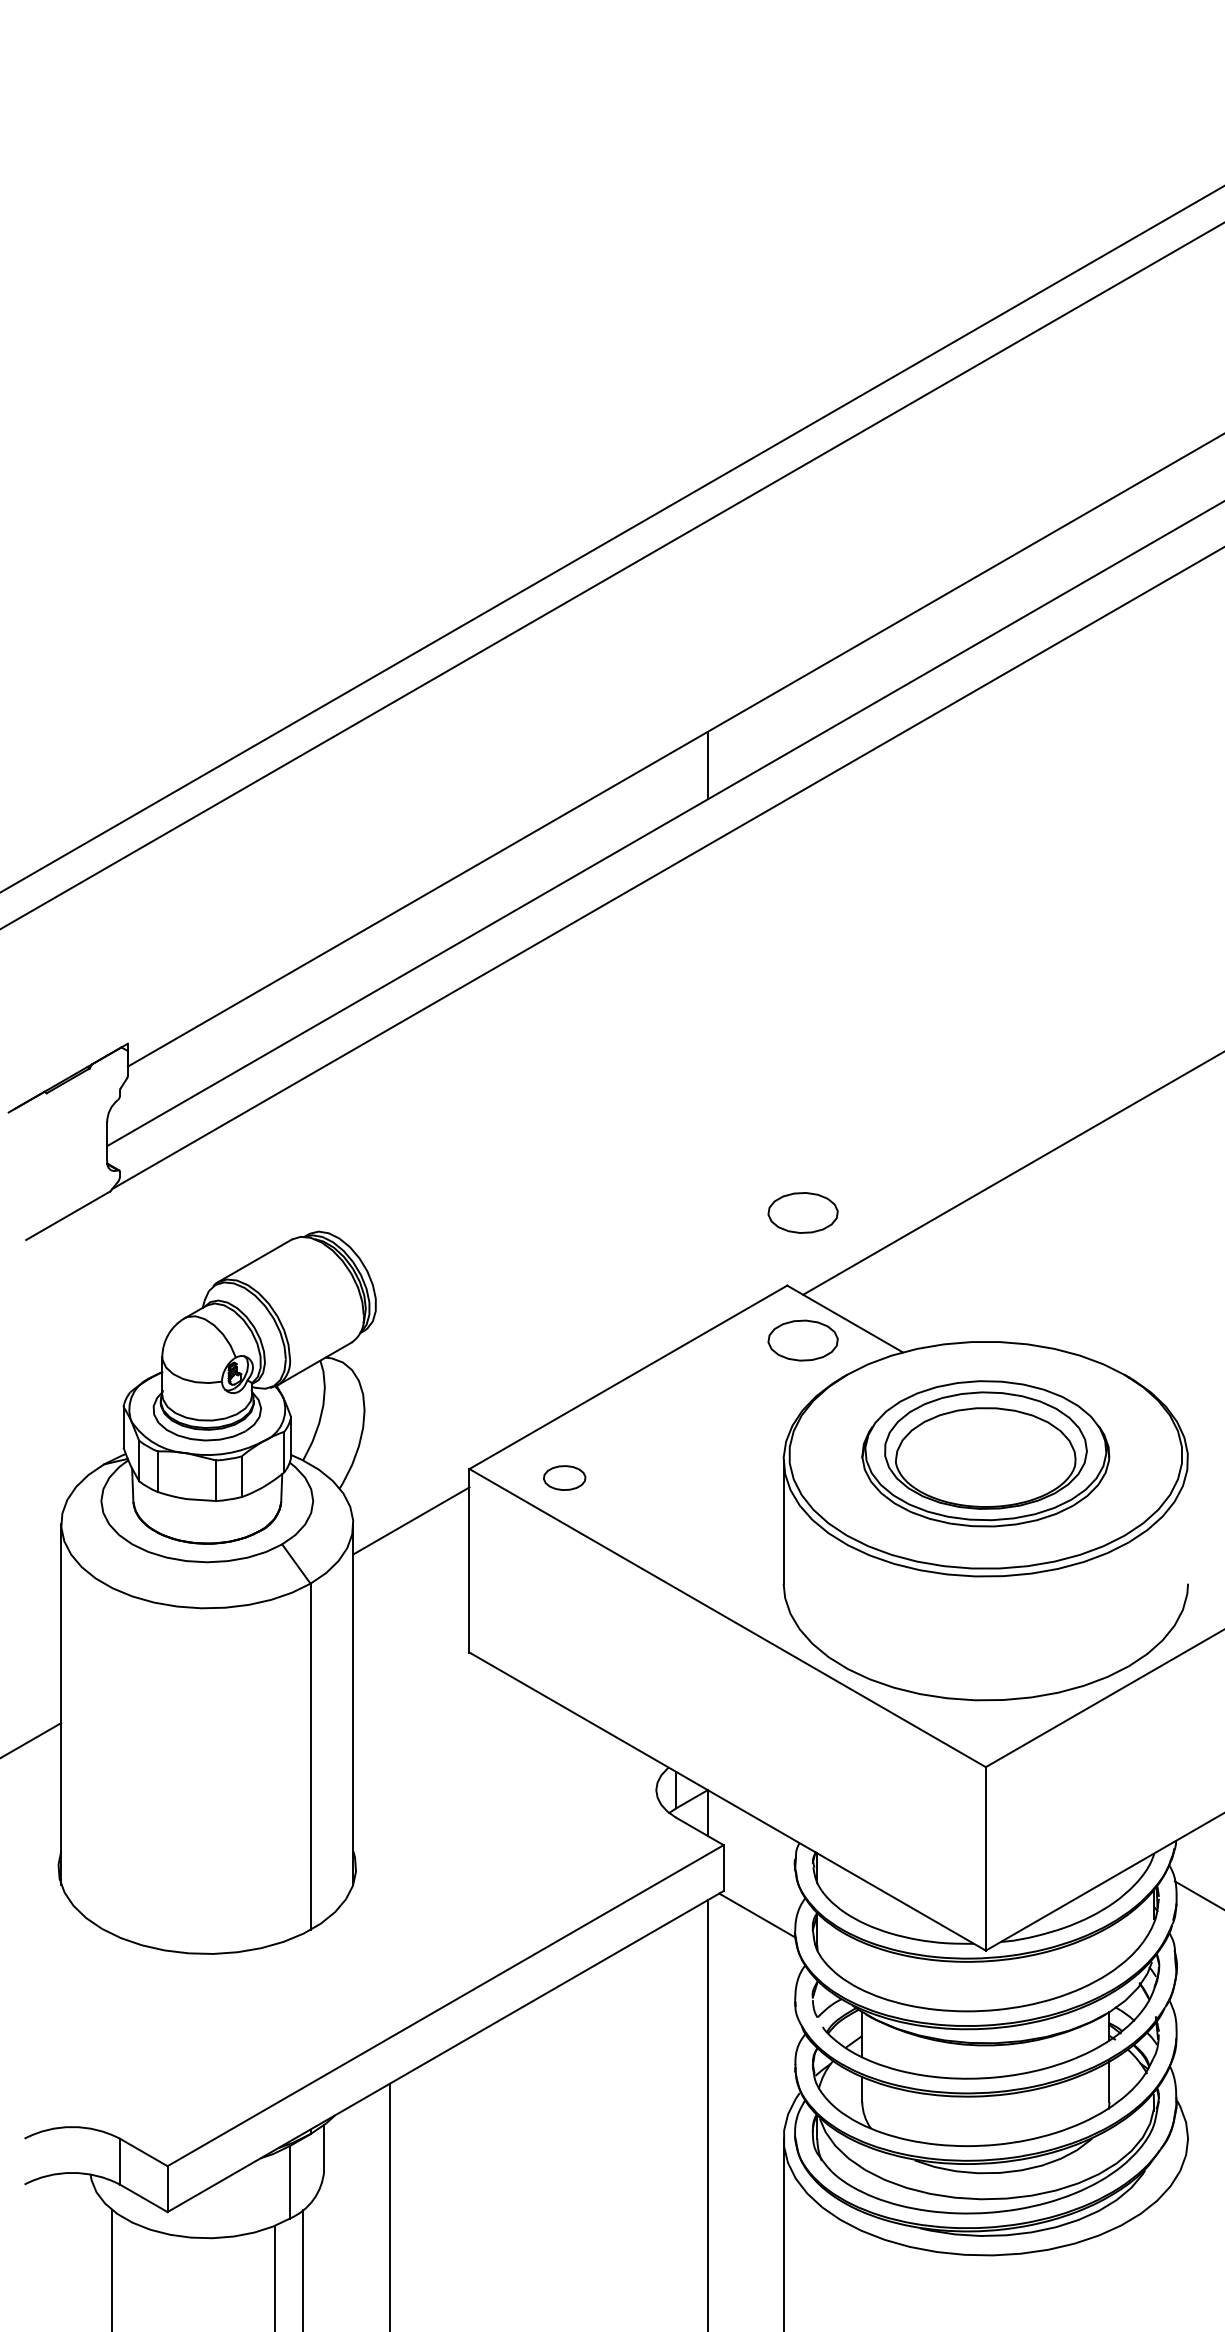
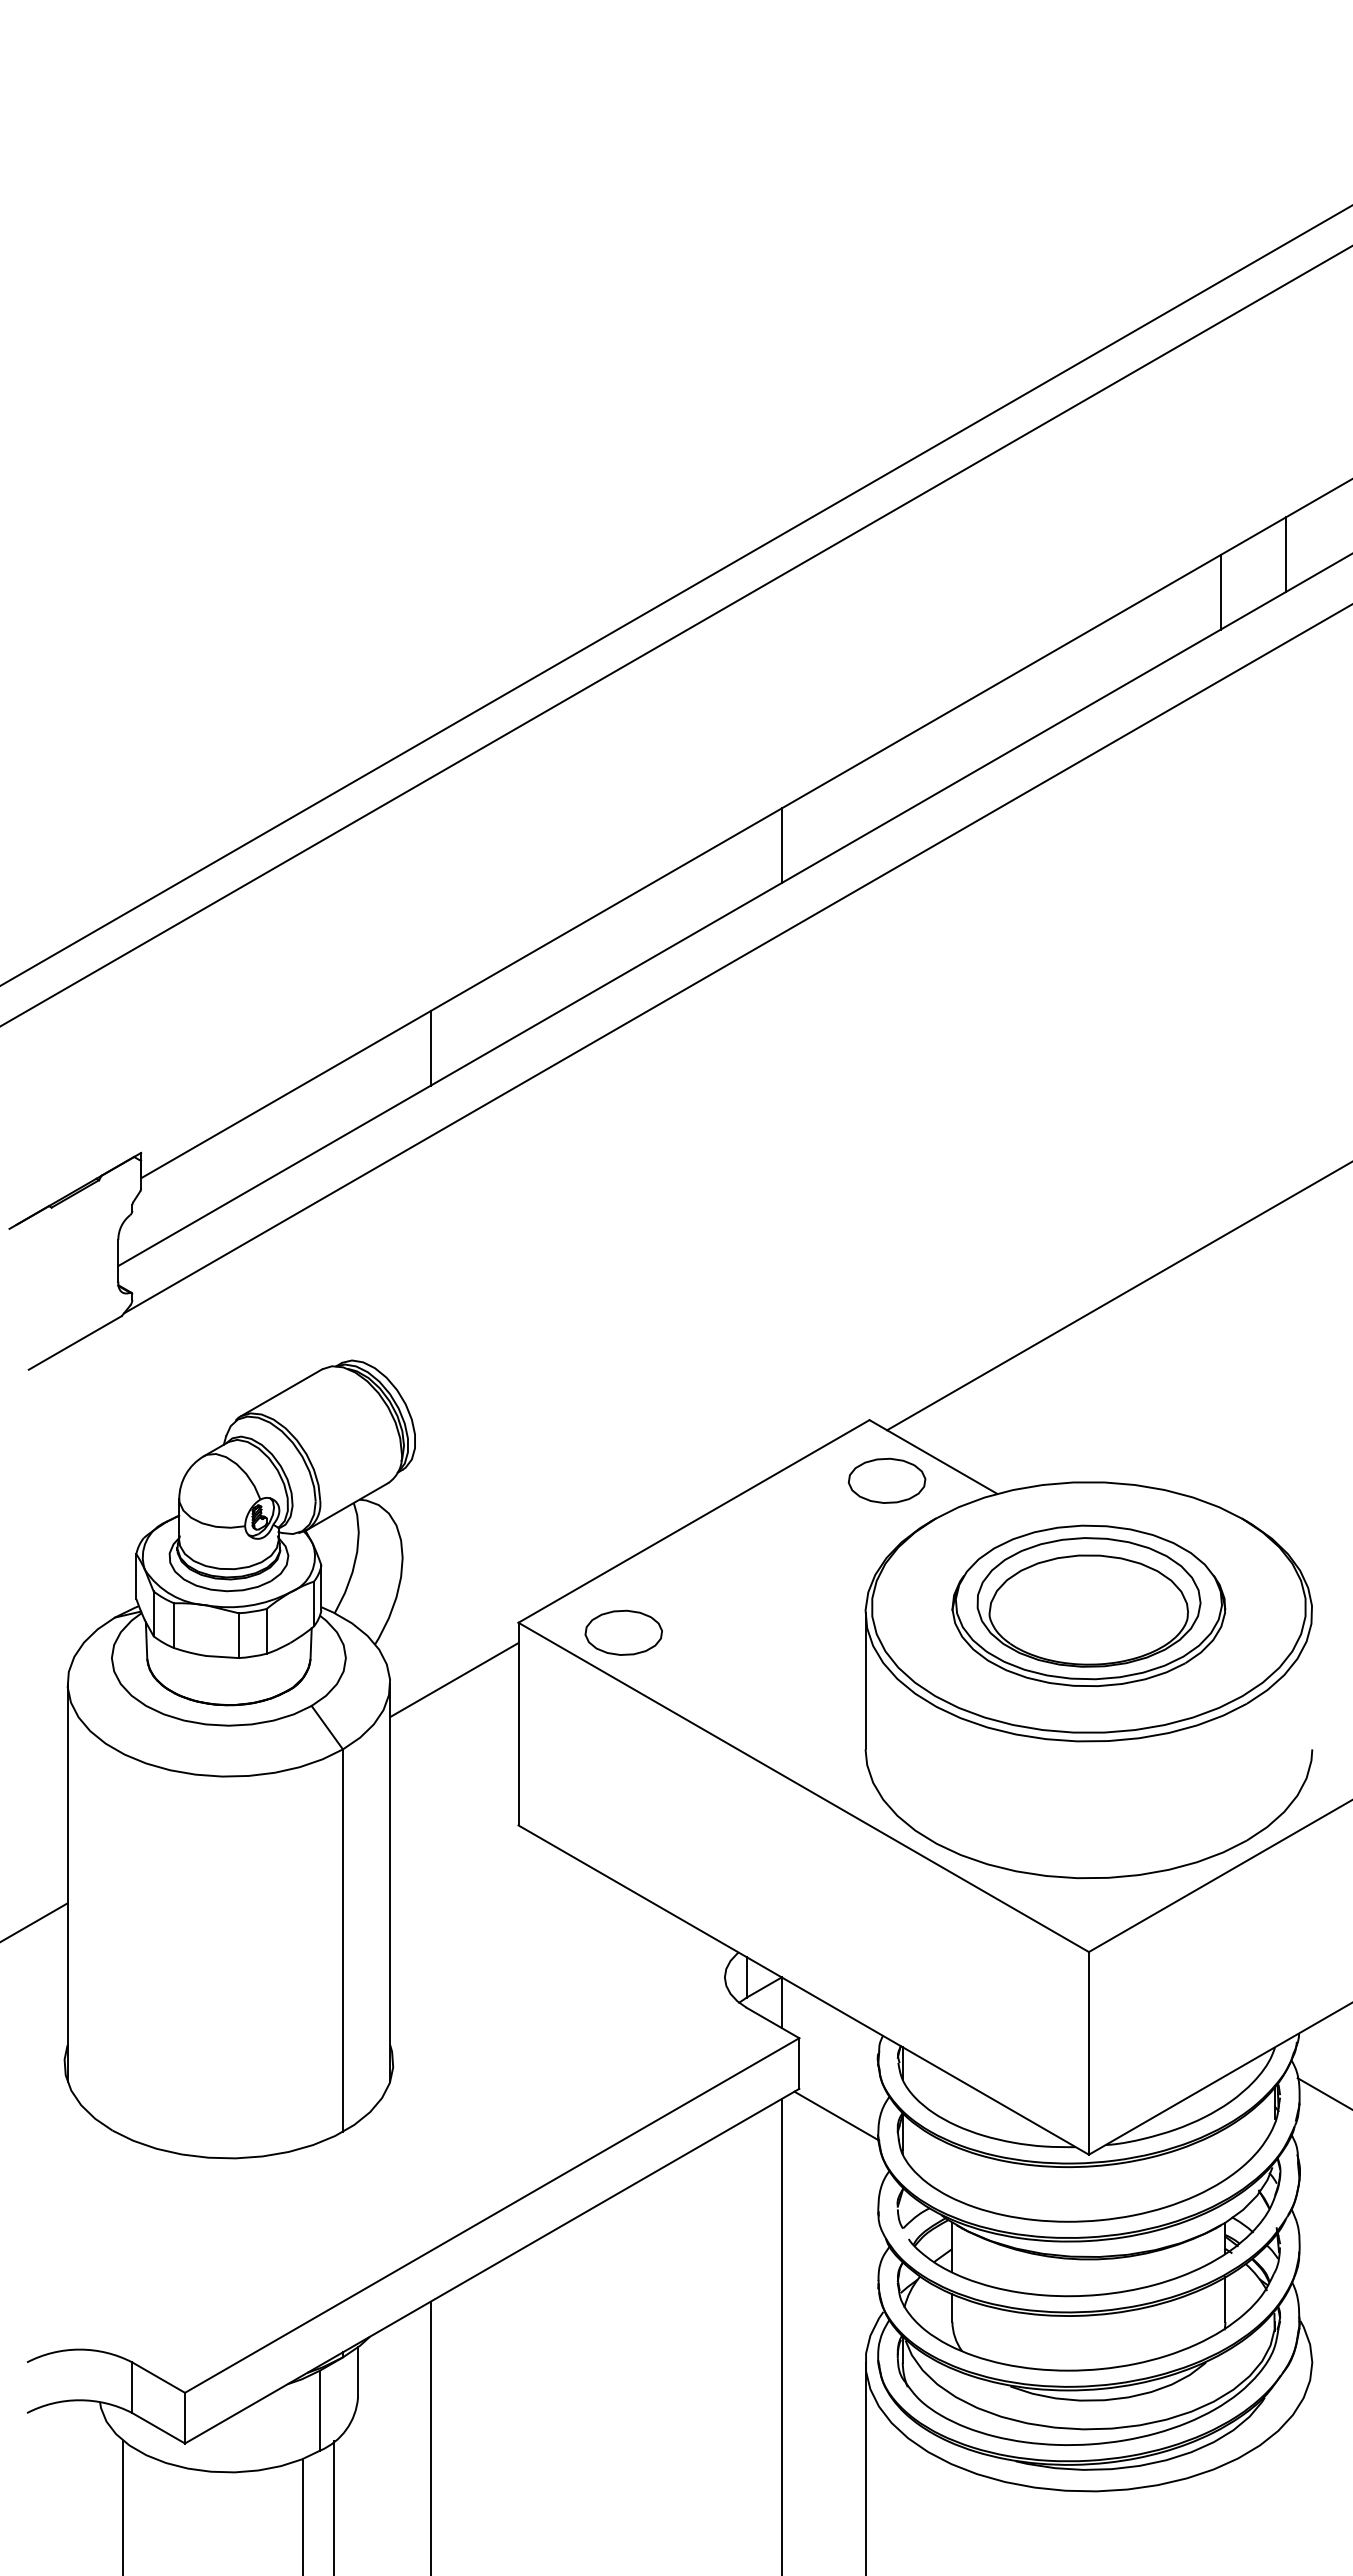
line: (1164, 501) -> (1286, 554), added
line: (1104, 536) -> (1220, 592), added
line: (389, 949) -> (430, 1048), added
part: (802, 1212) -> (886, 1339), removed
part: (564, 1477) -> (623, 1632), size x1.67

